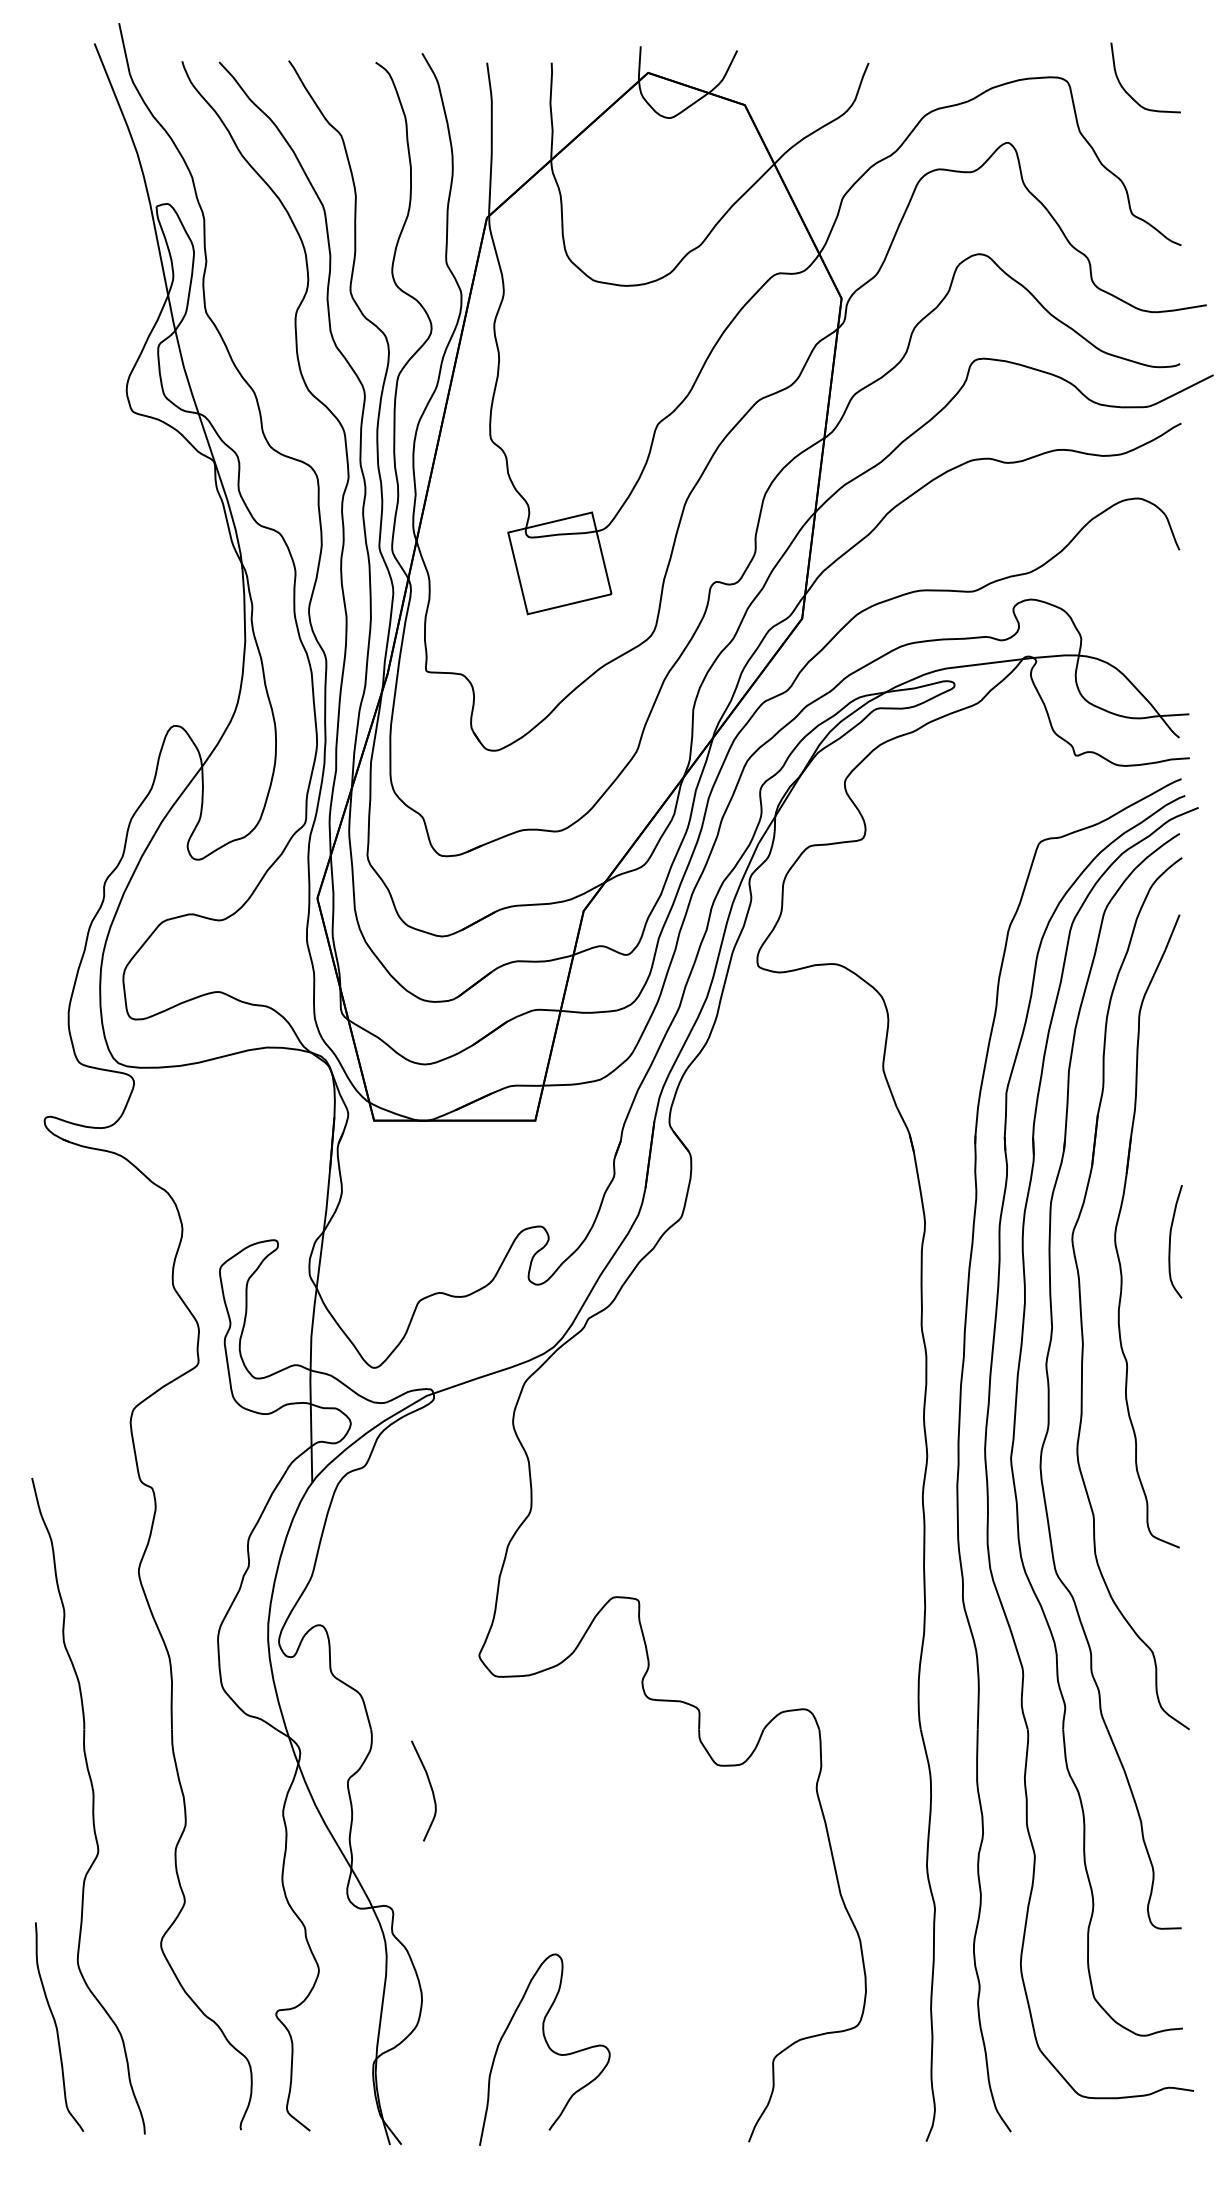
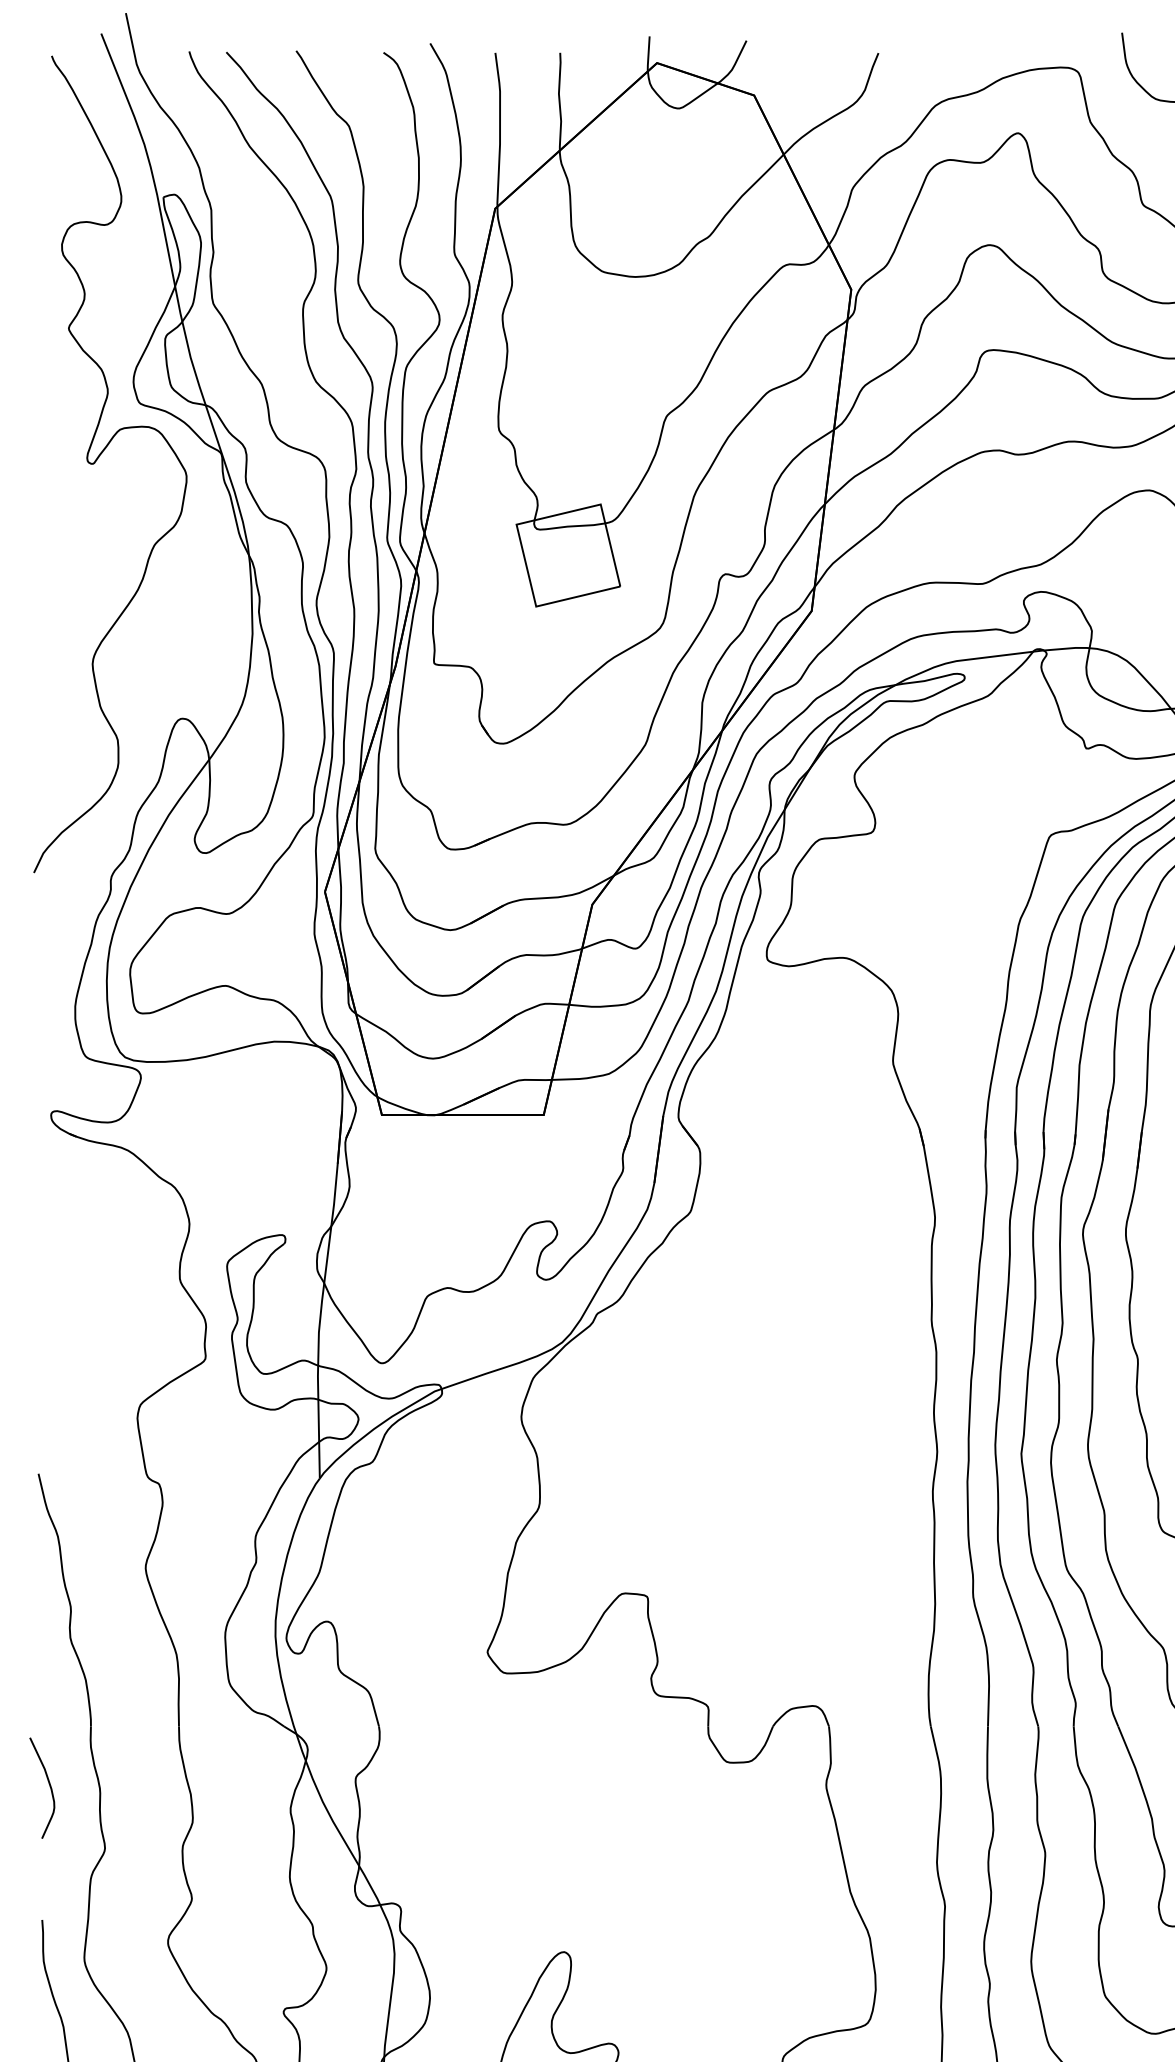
curve: (92, 466) -> (99, 458), added
curve: (430, 1788) -> (48, 1785), moved

